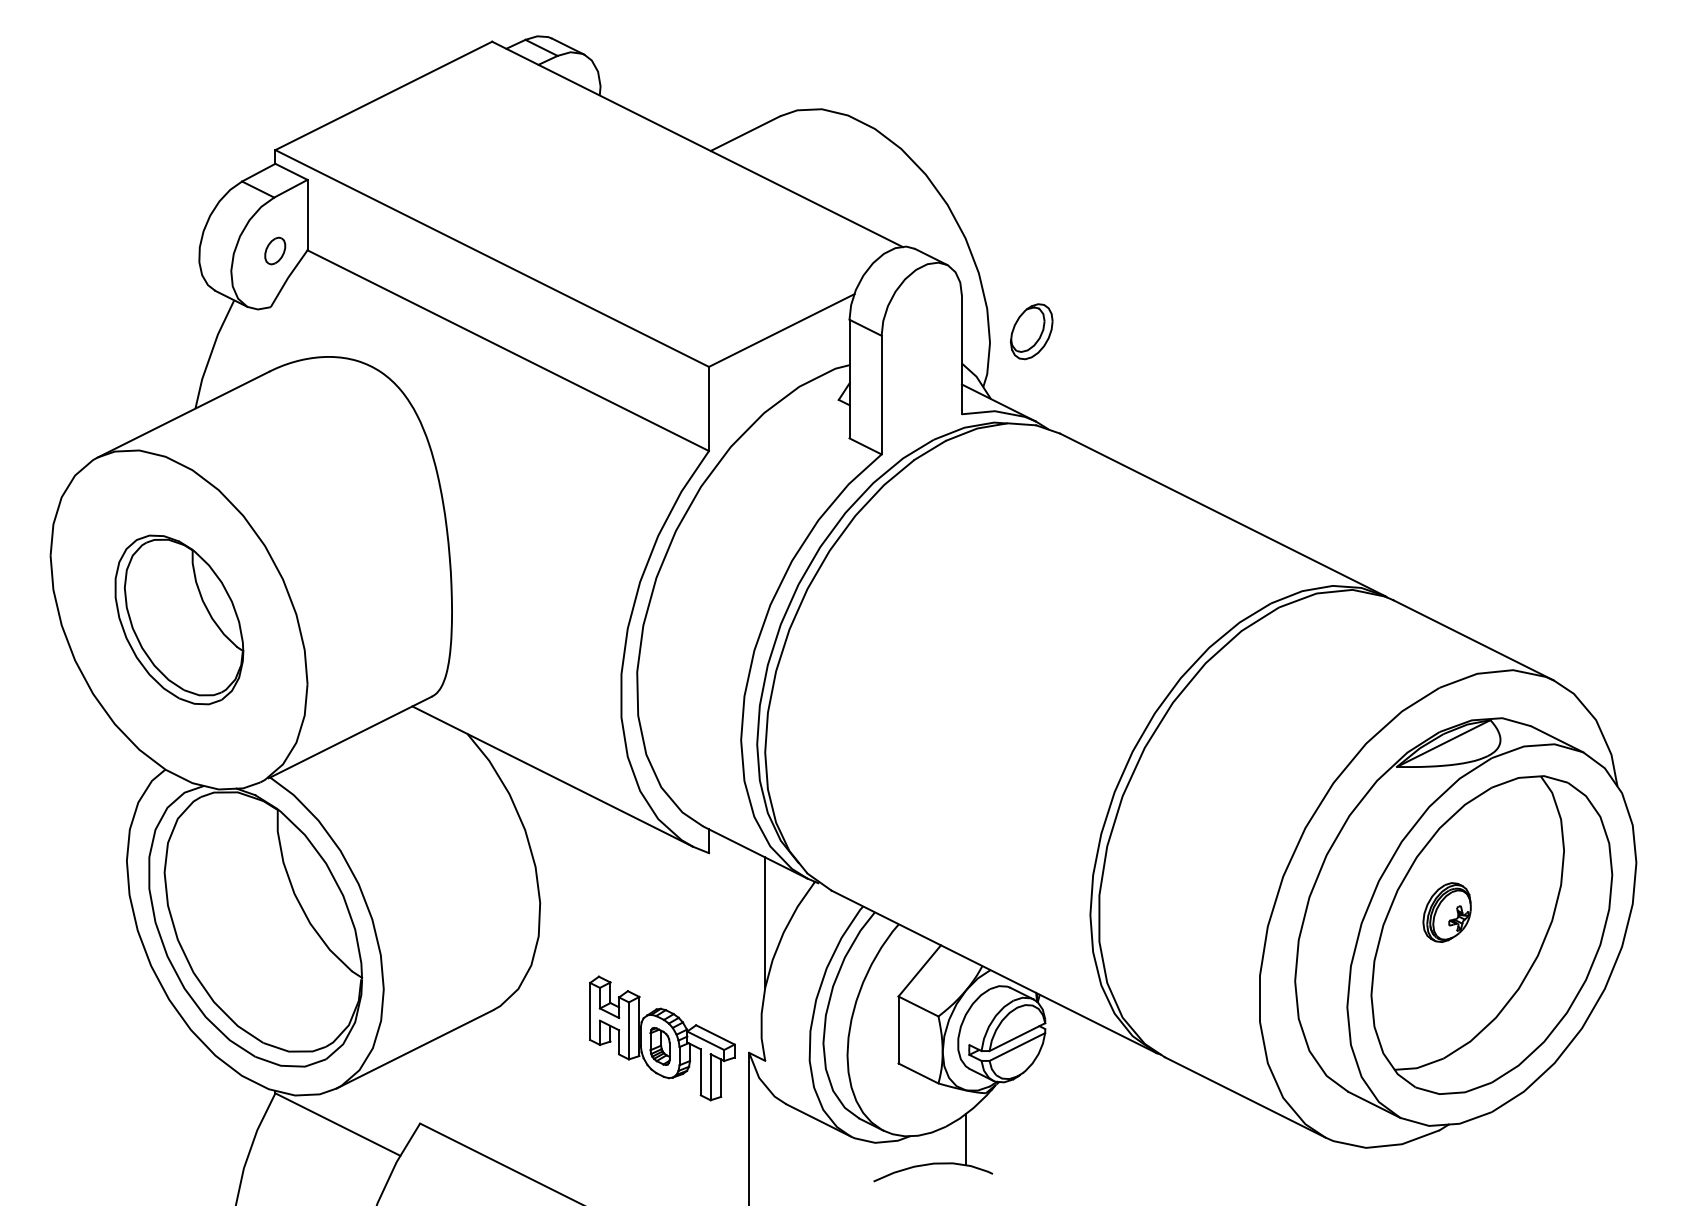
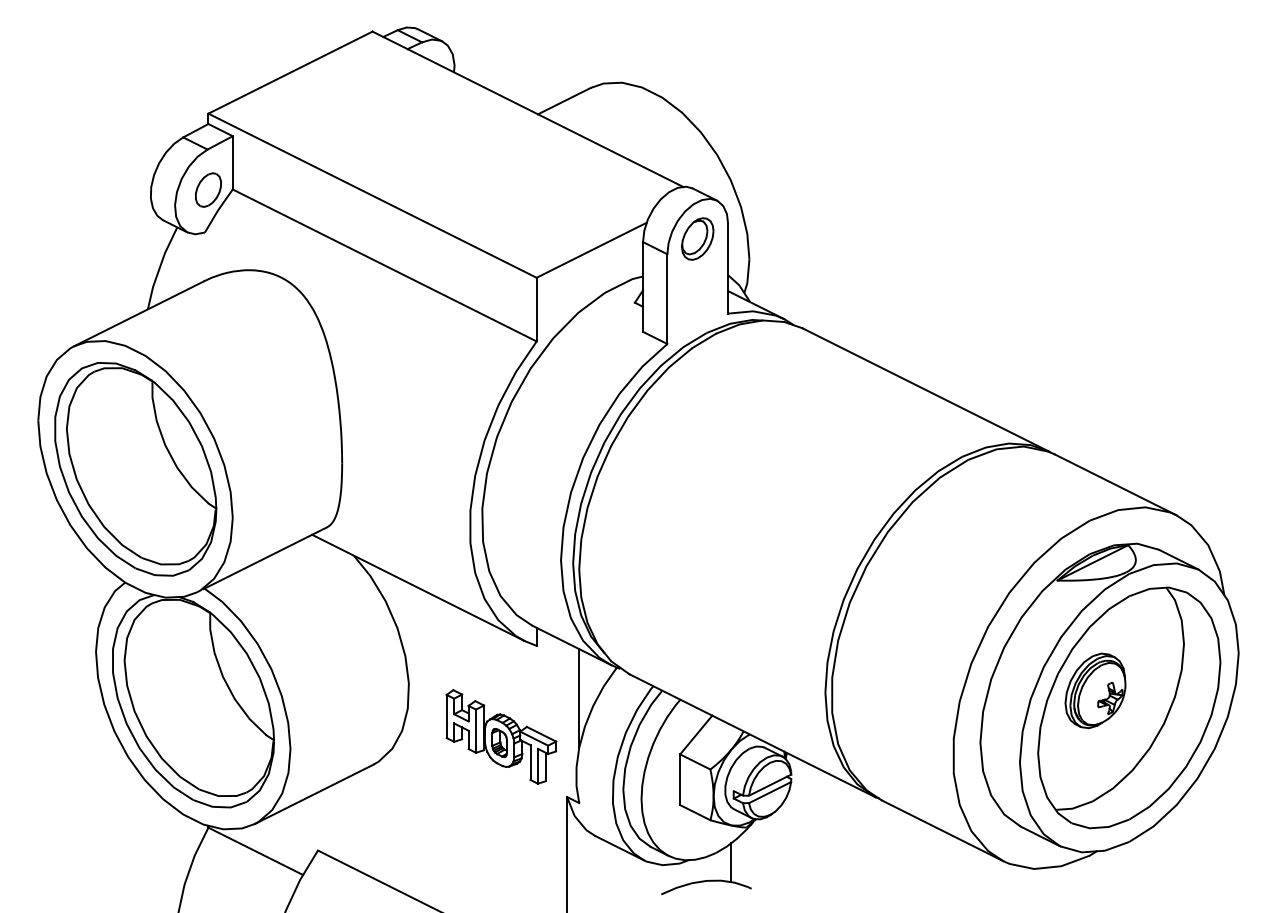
part: (274, 250) -> (207, 189), size x1.67
part: (1031, 331) -> (697, 238), moved
part: (179, 619) -> (135, 468), size x1.67
part: (1446, 912) -> (1094, 690), size x1.67
part: (662, 1038) -> (501, 736), moved

